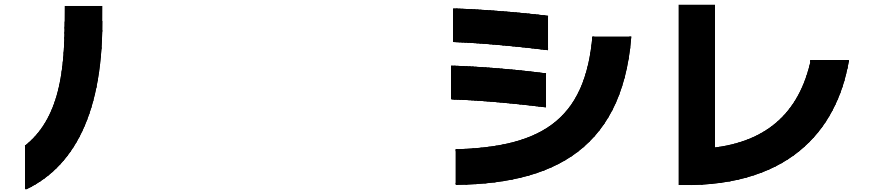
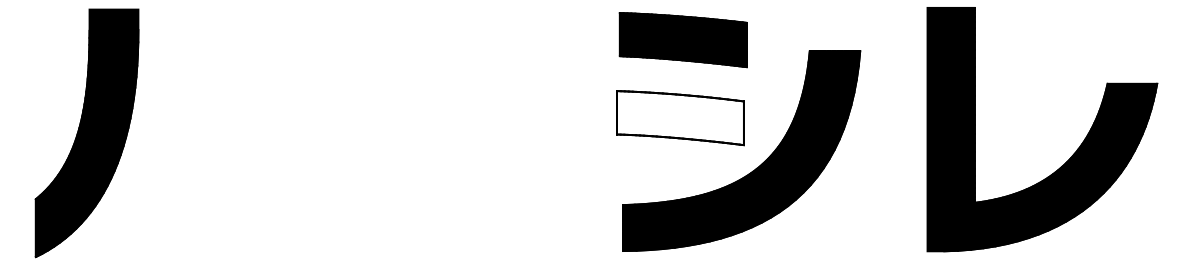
fill: (498, 86) -> (680, 118), removed

